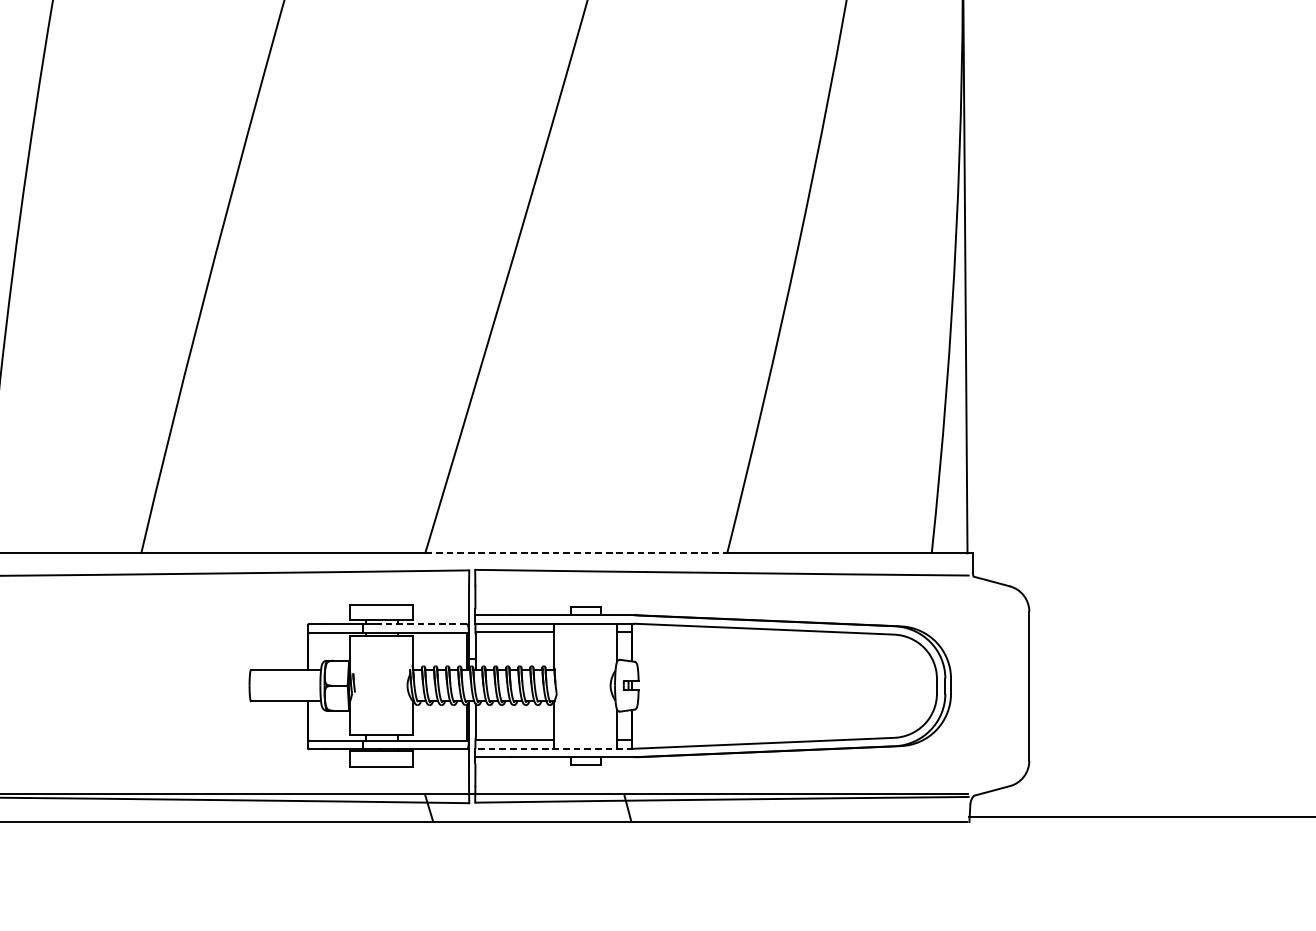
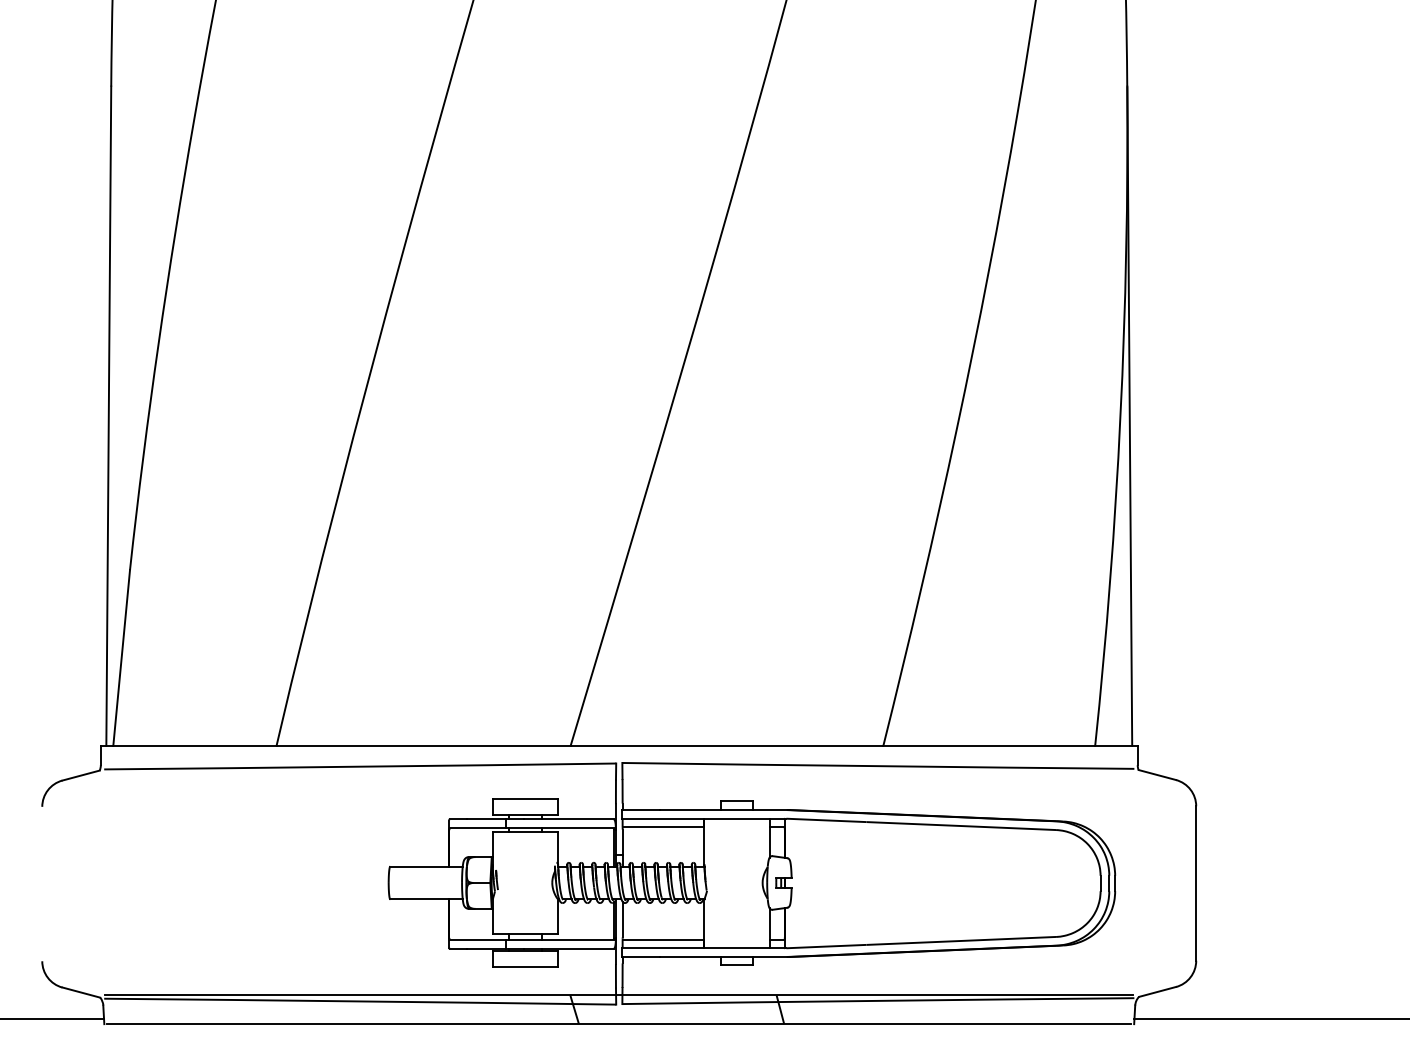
line: (576, 552) -> (727, 745), dashed -> solid
line: (423, 624) -> (568, 819), dashed -> solid
line: (554, 749) -> (704, 948), dashed -> solid

